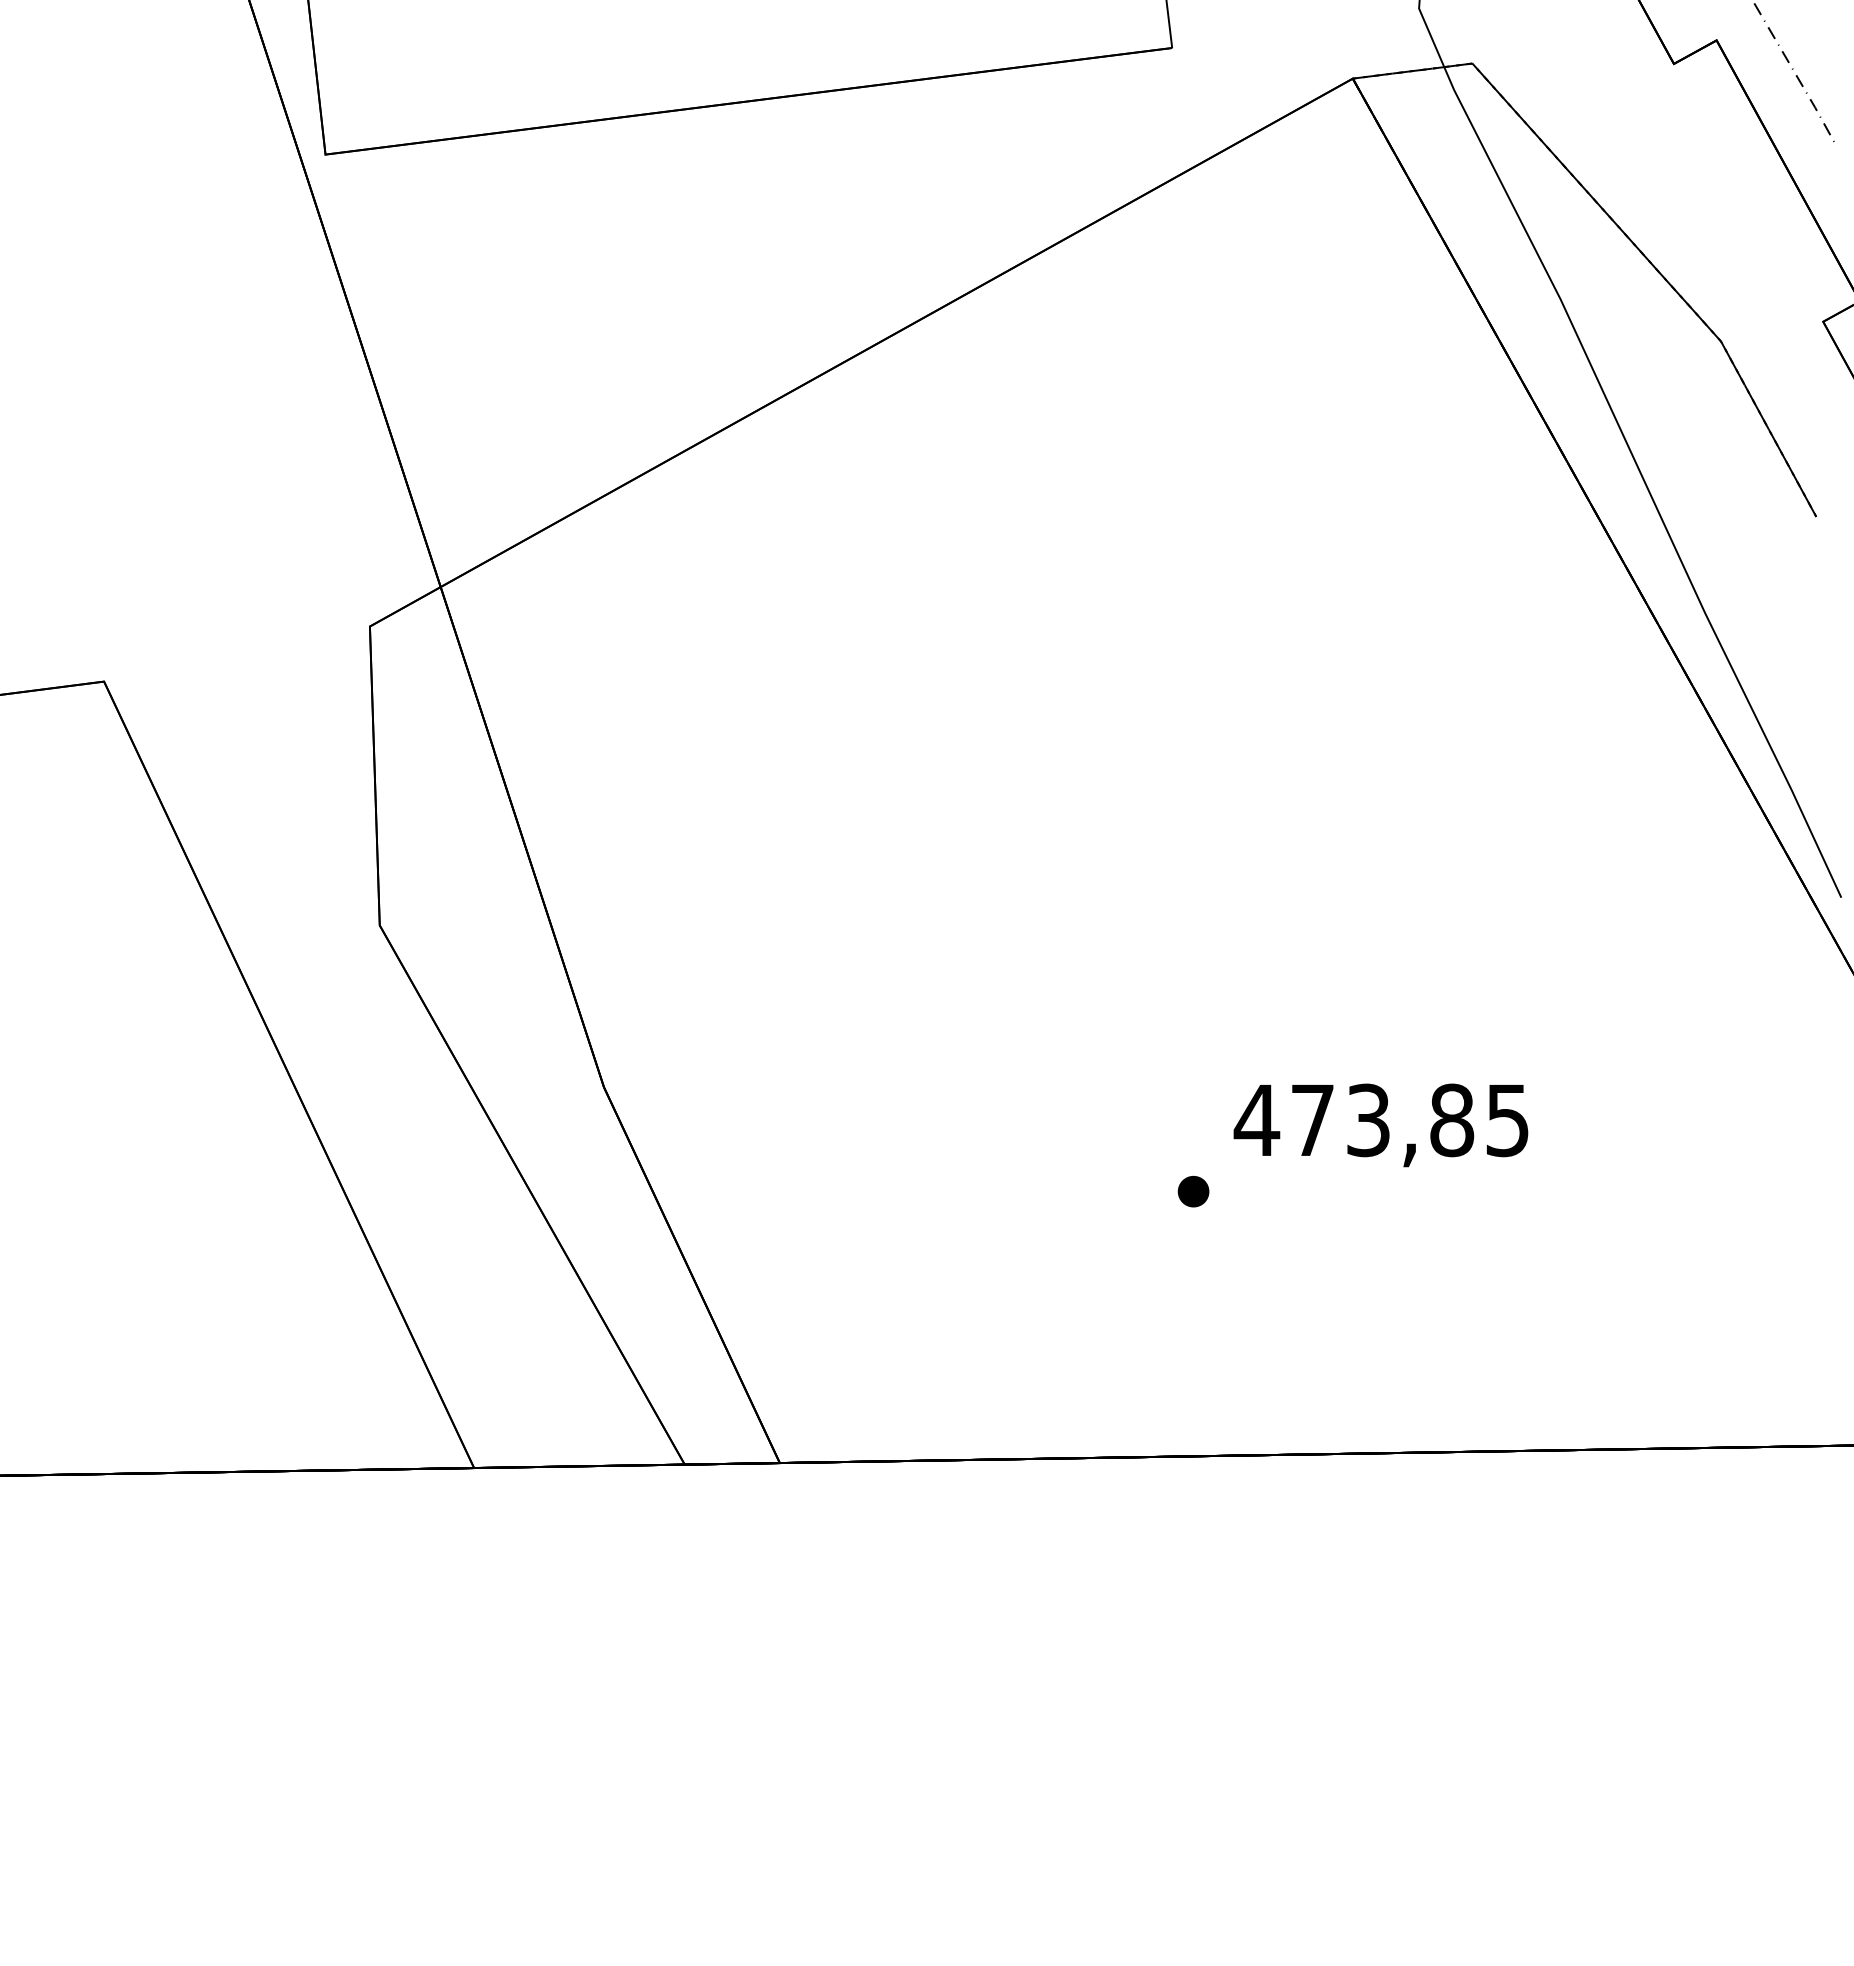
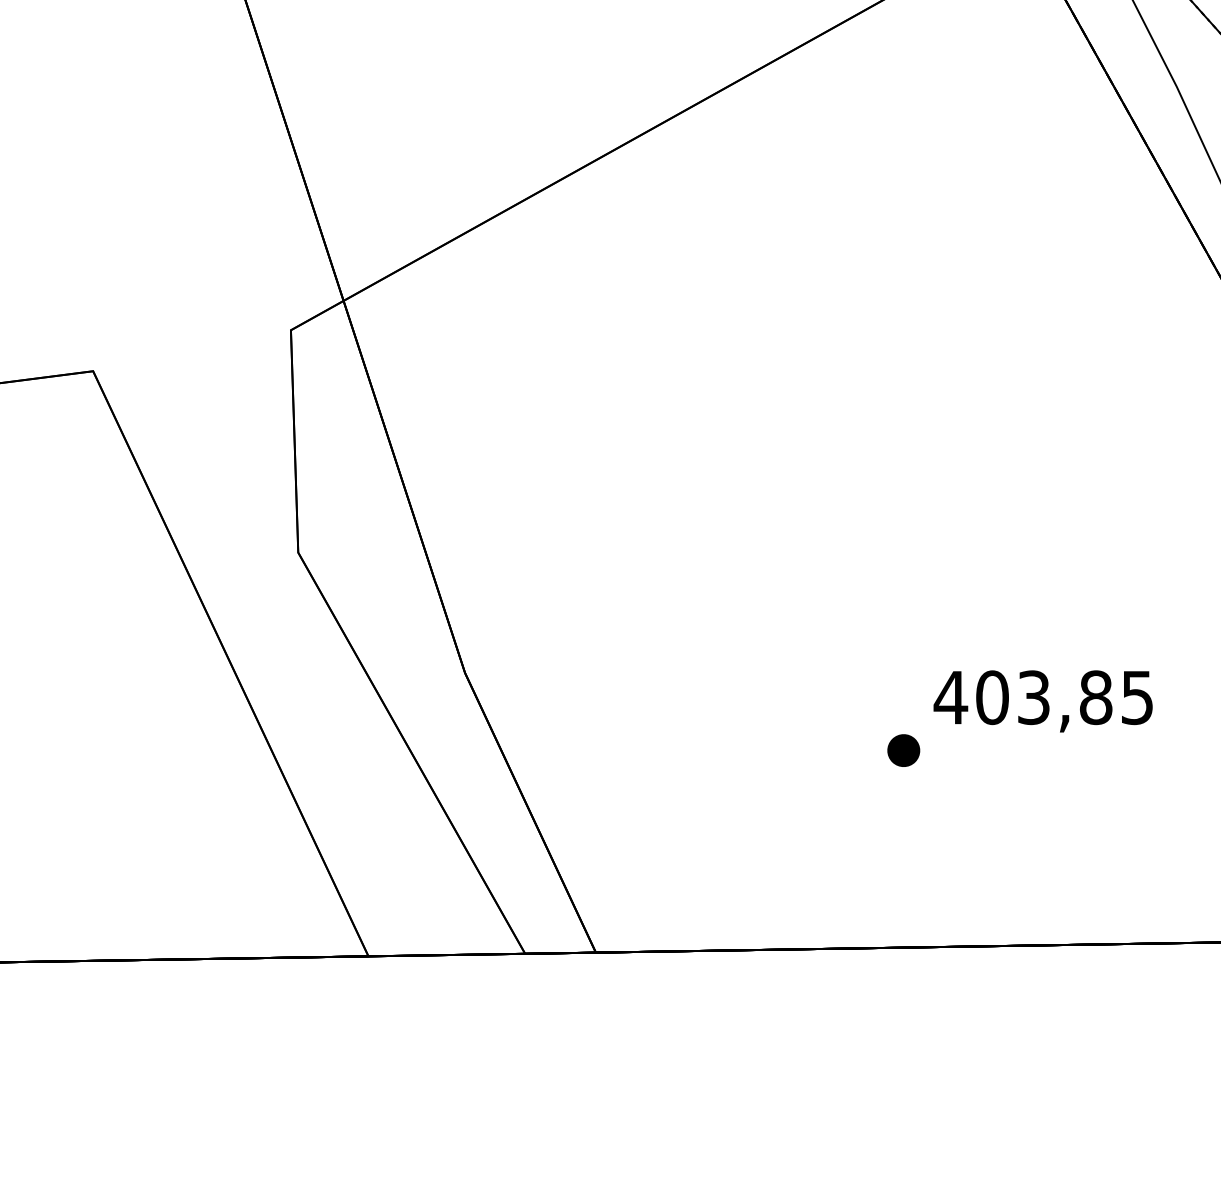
text: (1312, 1120) -> (992, 697), 473,85 -> 403,85
part: (1193, 1191) -> (903, 750), size x1.4

